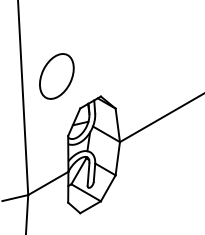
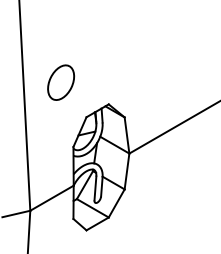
part: (56, 76) -> (60, 82), size x0.71

